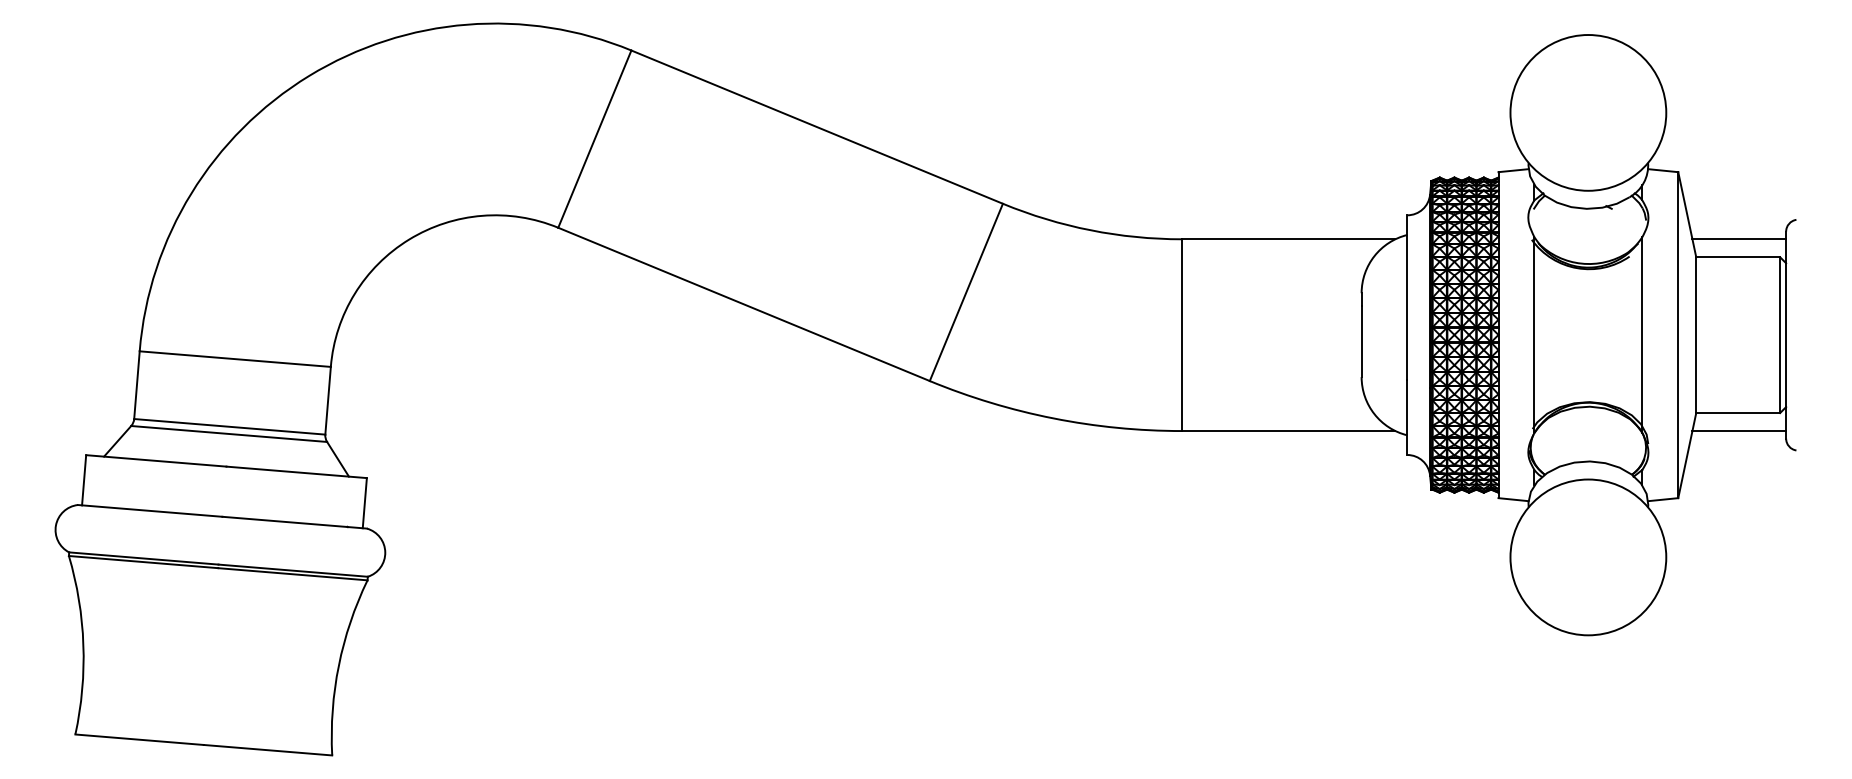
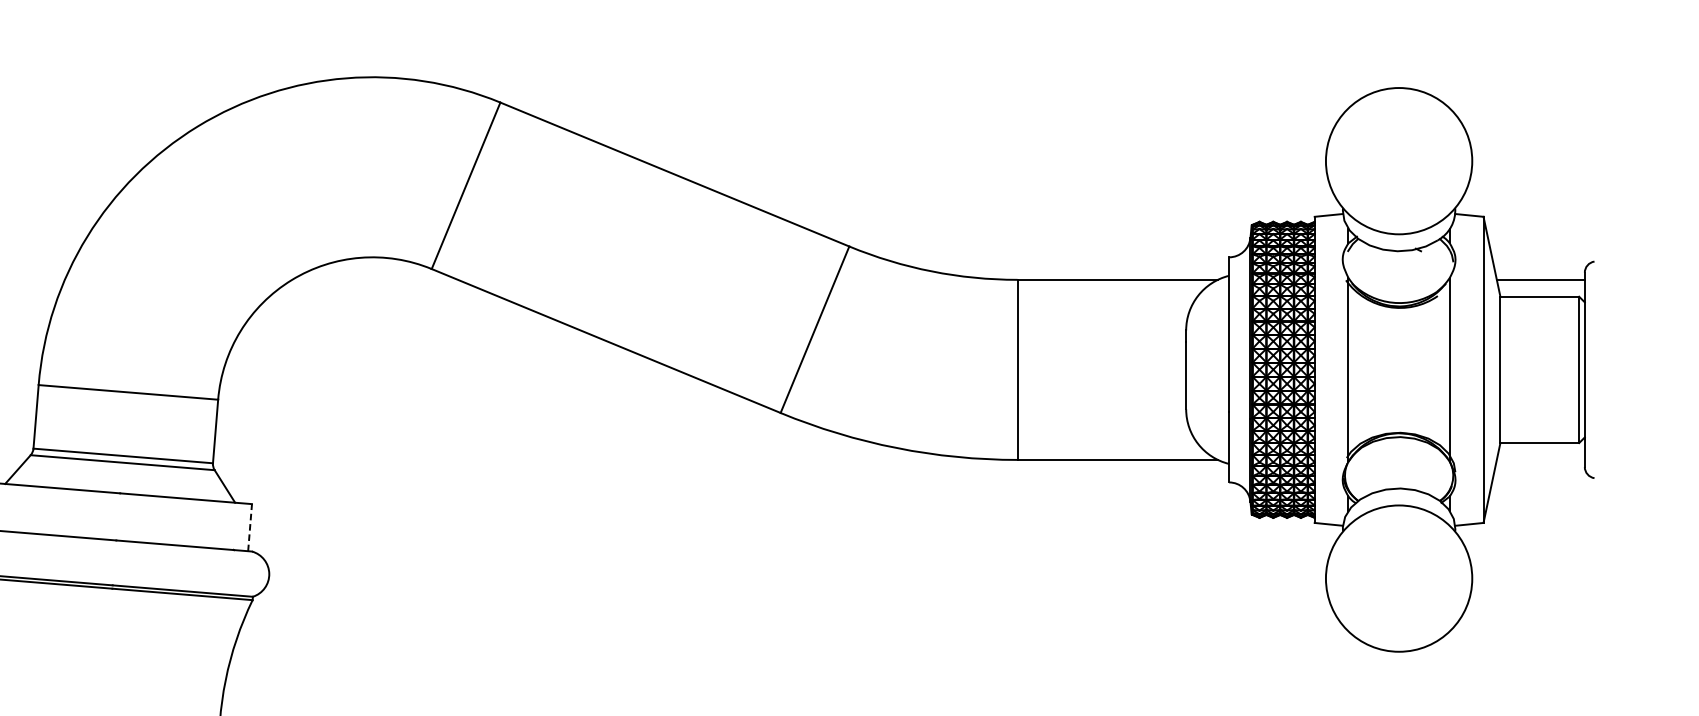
line: (1739, 431) -> (1541, 460), removed
line: (364, 502) -> (249, 527), solid -> dashed

